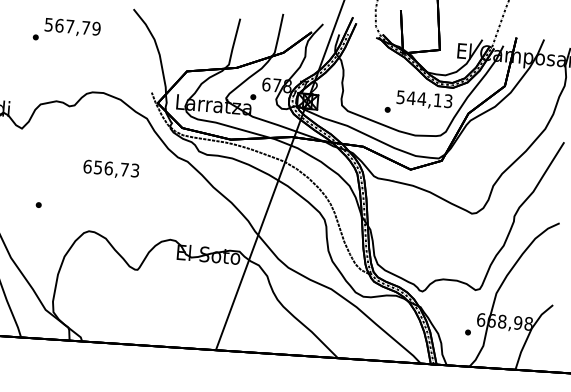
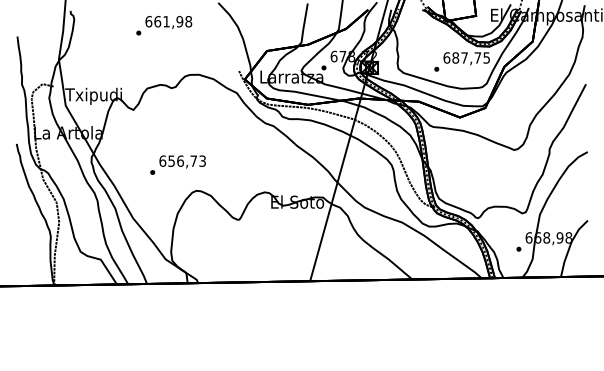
text: (72, 26) -> (168, 21), 567,79 -> 661,98
text: (424, 98) -> (466, 57), 544,13 -> 687,75
text: (111, 168) -> (182, 161), moved

